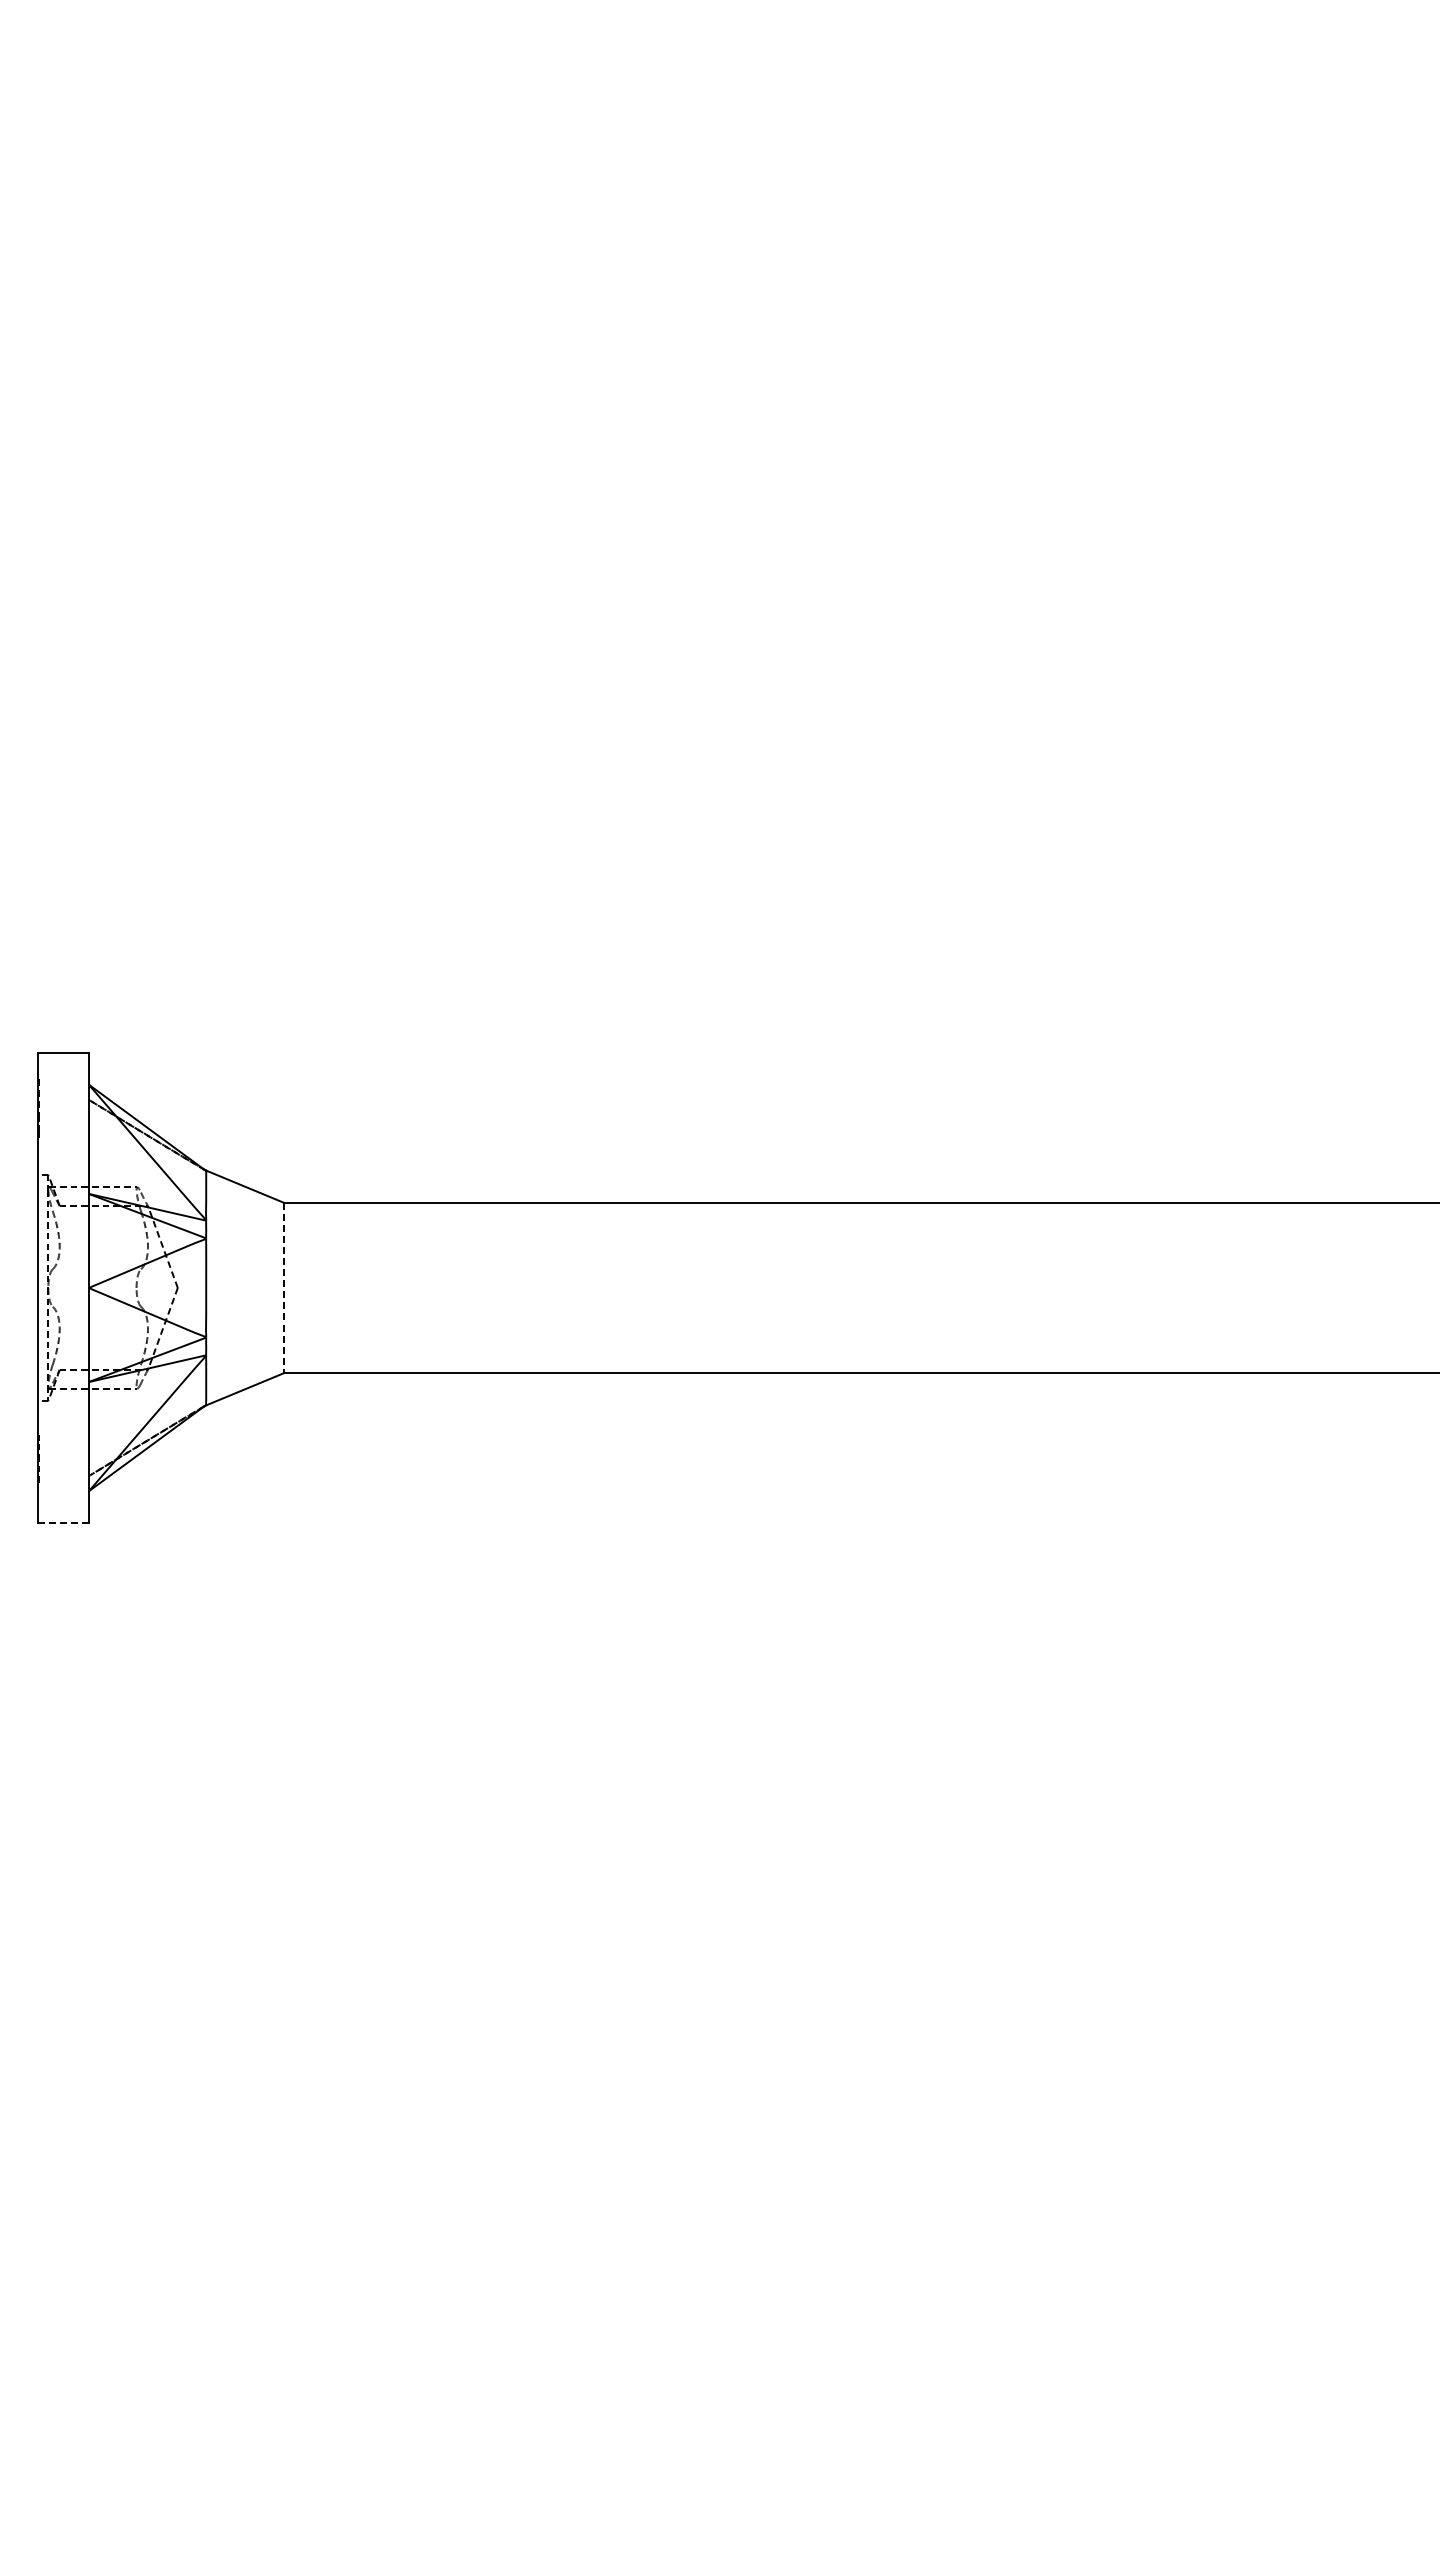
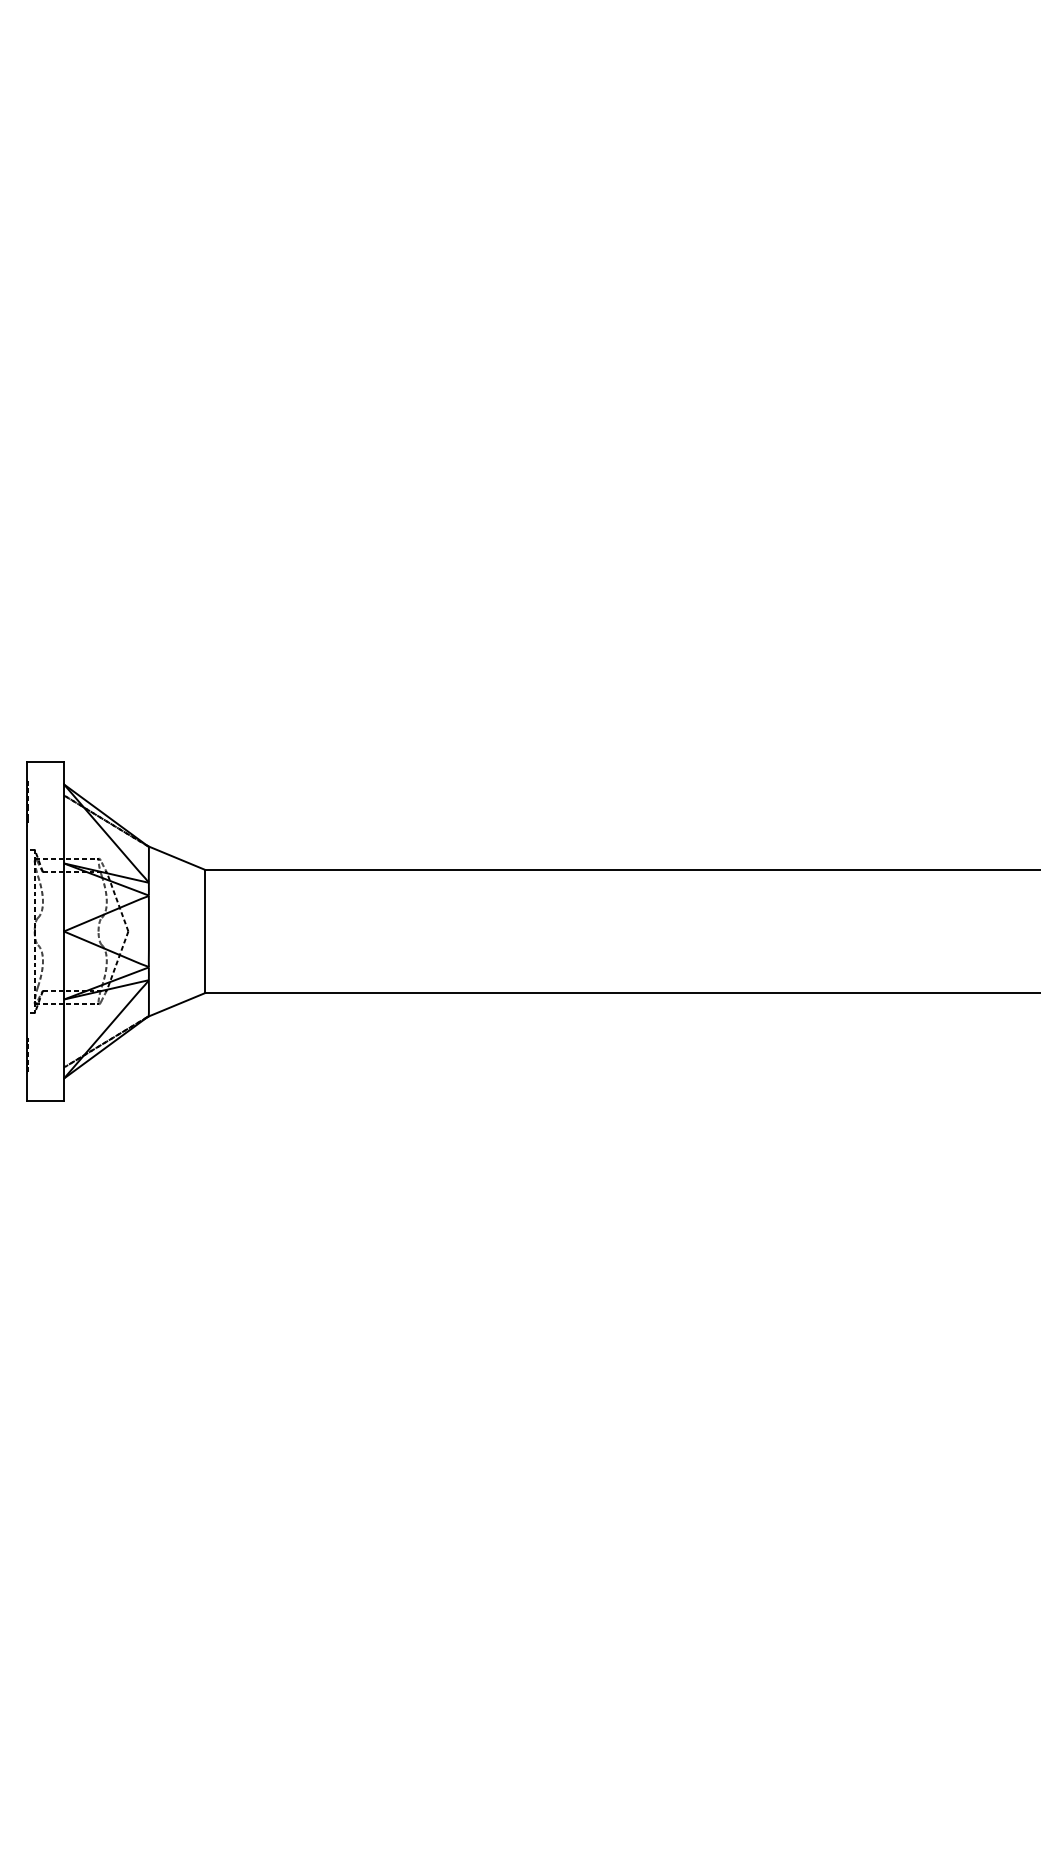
line: (284, 1288) -> (205, 931), dashed -> solid
line: (63, 1522) -> (45, 1101), dashed -> solid

